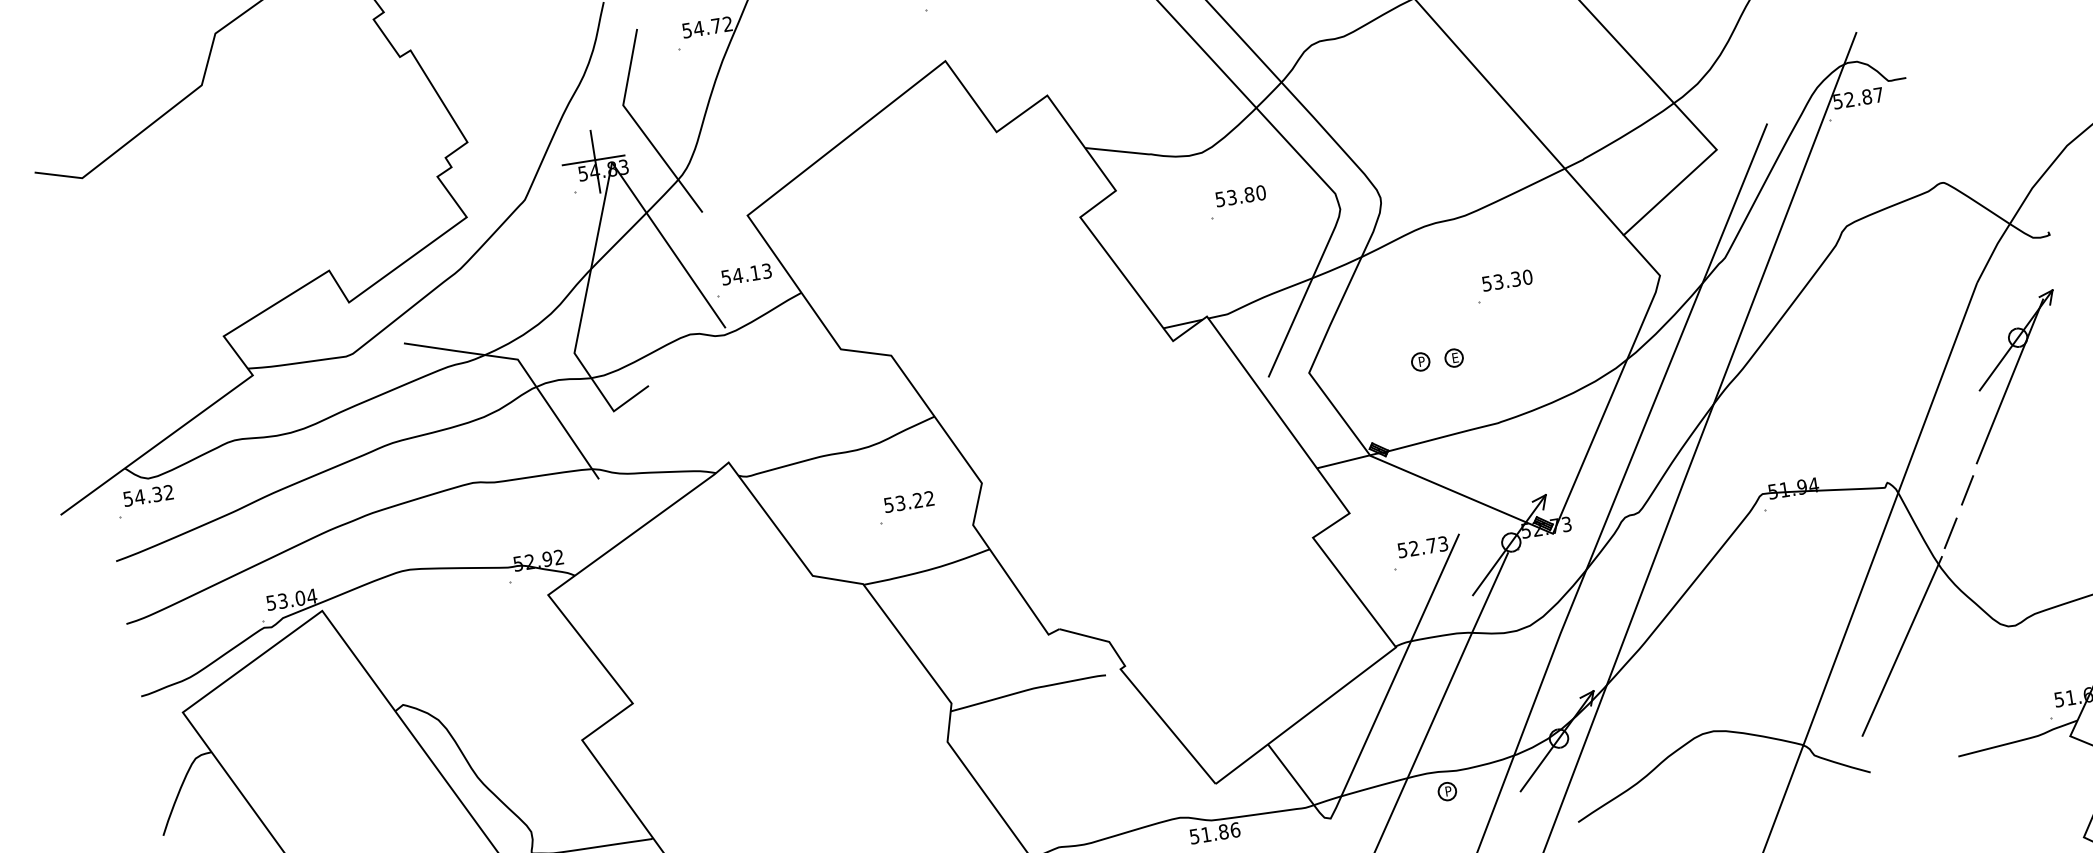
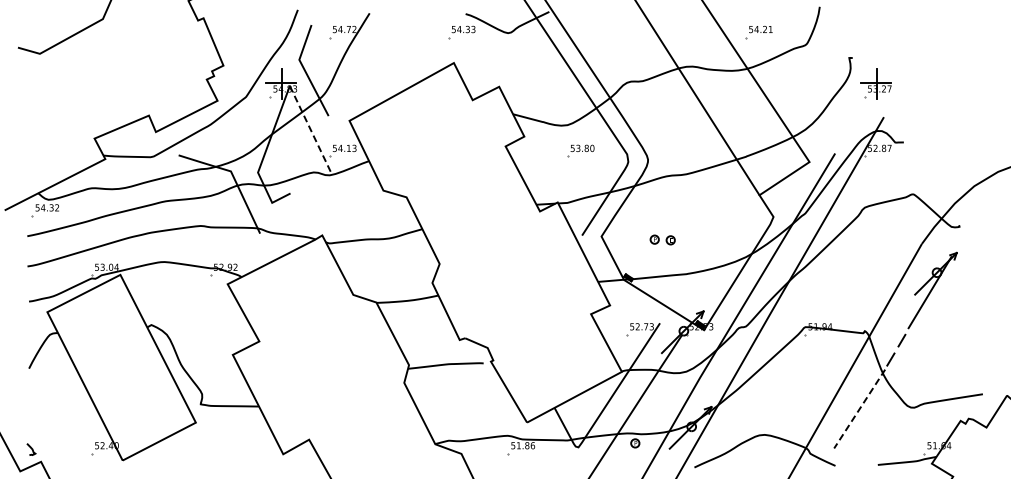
line: (669, 246) -> (310, 129), solid -> dashed
part: (1504, 286) -> (699, 210), removed
part: (904, 507) -> (401, 269), removed
line: (1901, 647) -> (859, 409), solid -> dashed

